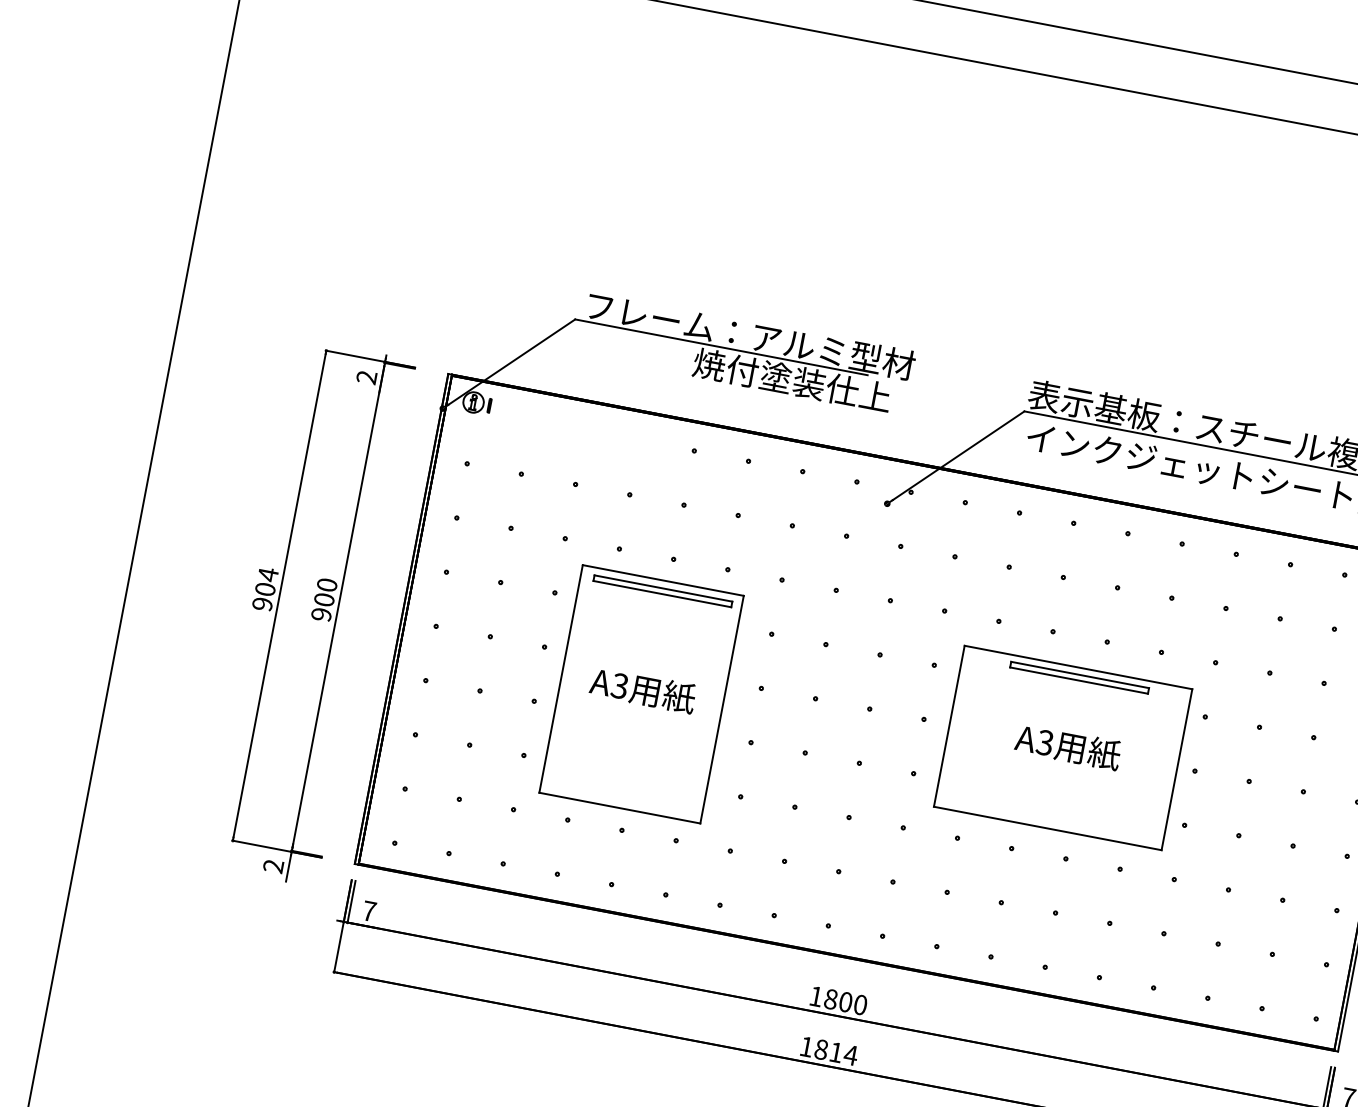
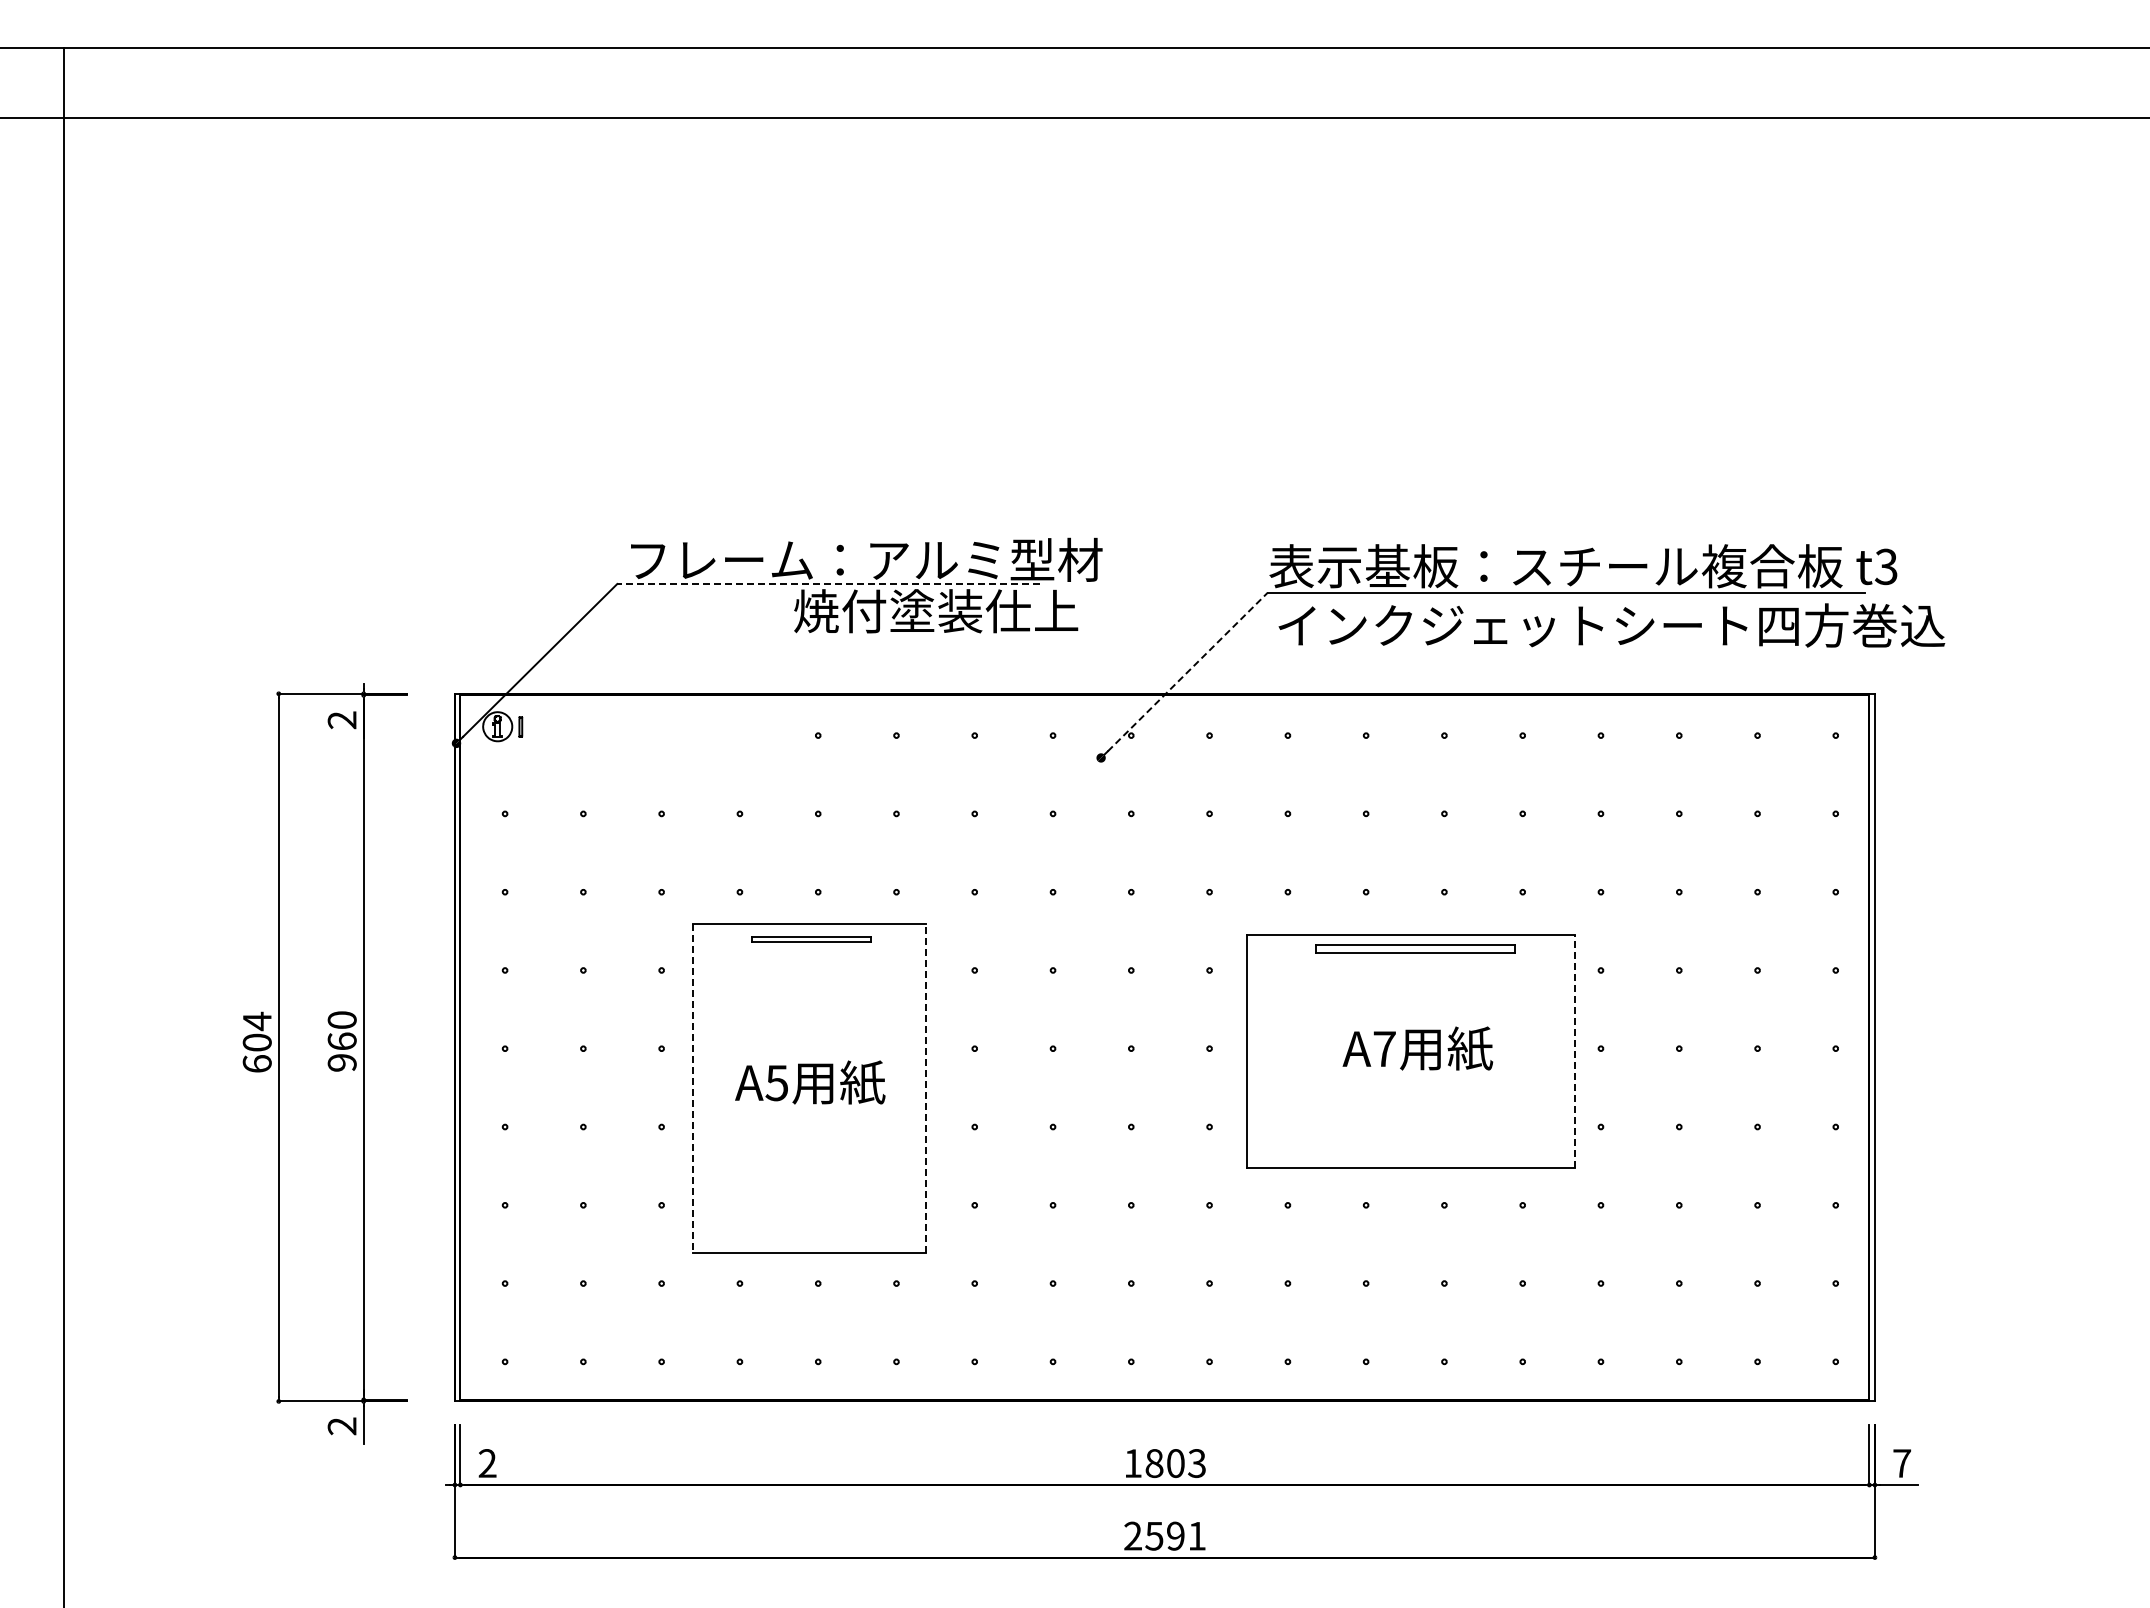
line: (720, 347) -> (827, 584), solid -> dashed
line: (958, 456) -> (1187, 672), solid -> dashed
part: (662, 591) -> (811, 939), size x0.6
text: (323, 599) -> (341, 1041), 900 -> 960
text: (262, 603) -> (256, 1063), 904 -> 604
line: (561, 679) -> (693, 1089), solid -> dashed
text: (619, 685) -> (776, 1082), A3 -> A5
line: (722, 709) -> (925, 1088), solid -> dashed
text: (1044, 743) -> (1384, 1049), A3 -> A7
line: (1176, 769) -> (1575, 1051), solid -> dashed
text: (369, 911) -> (487, 1463), 7 -> 2
text: (860, 1004) -> (1196, 1463), 1800 -> 1803
text: (829, 1050) -> (1165, 1535), 1814 -> 2591

